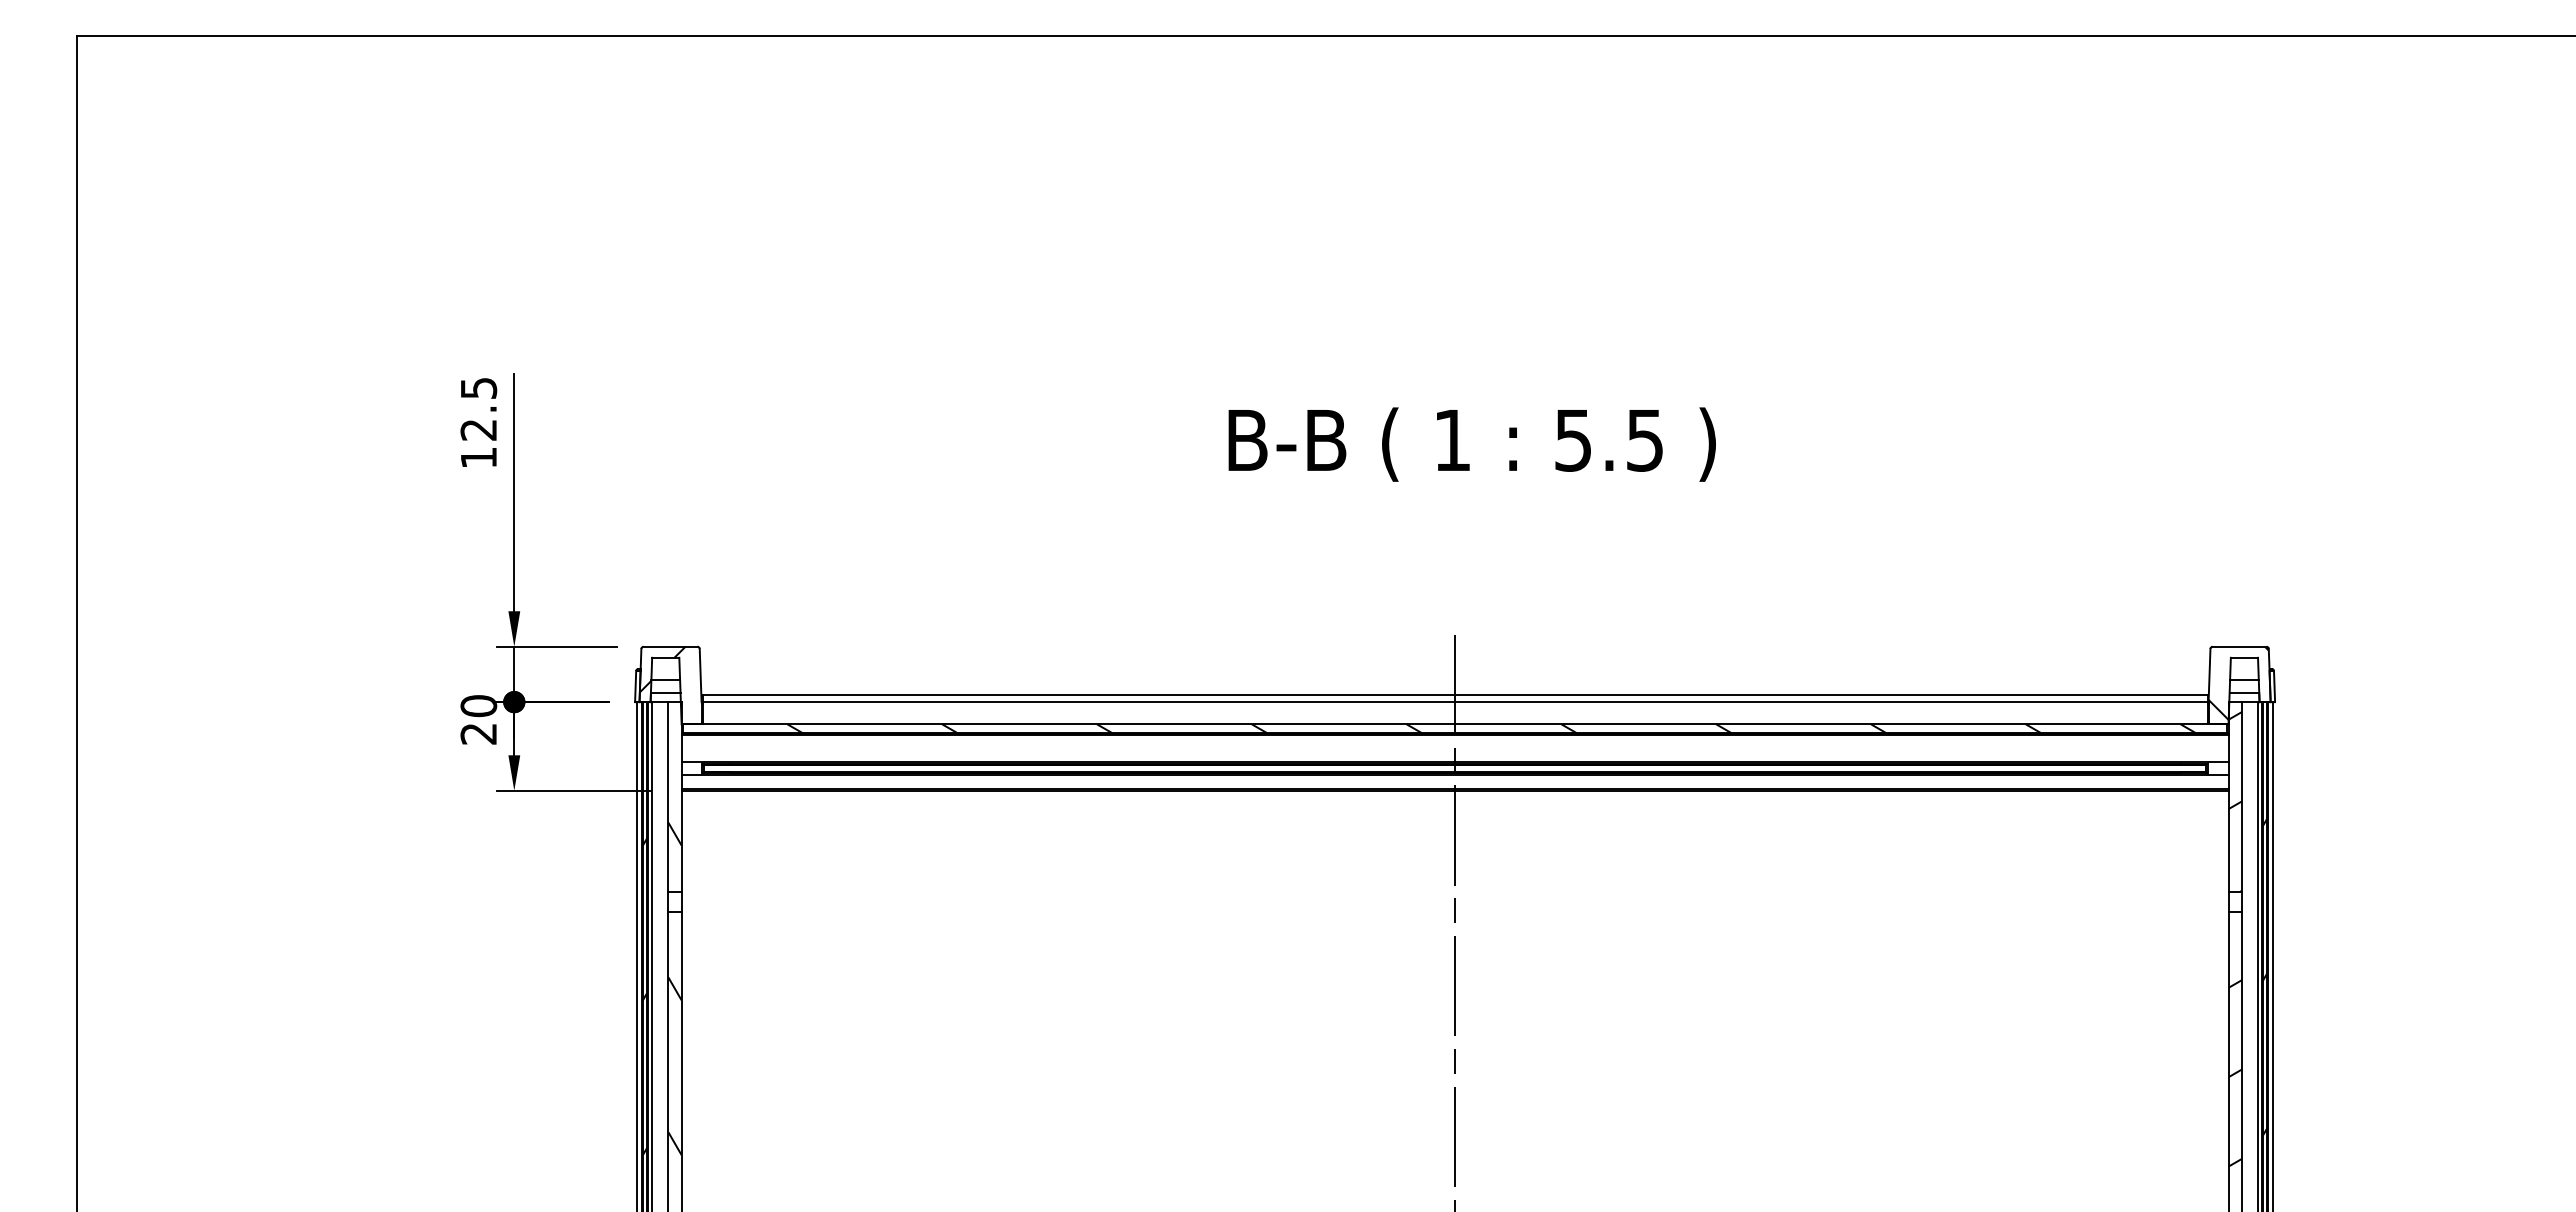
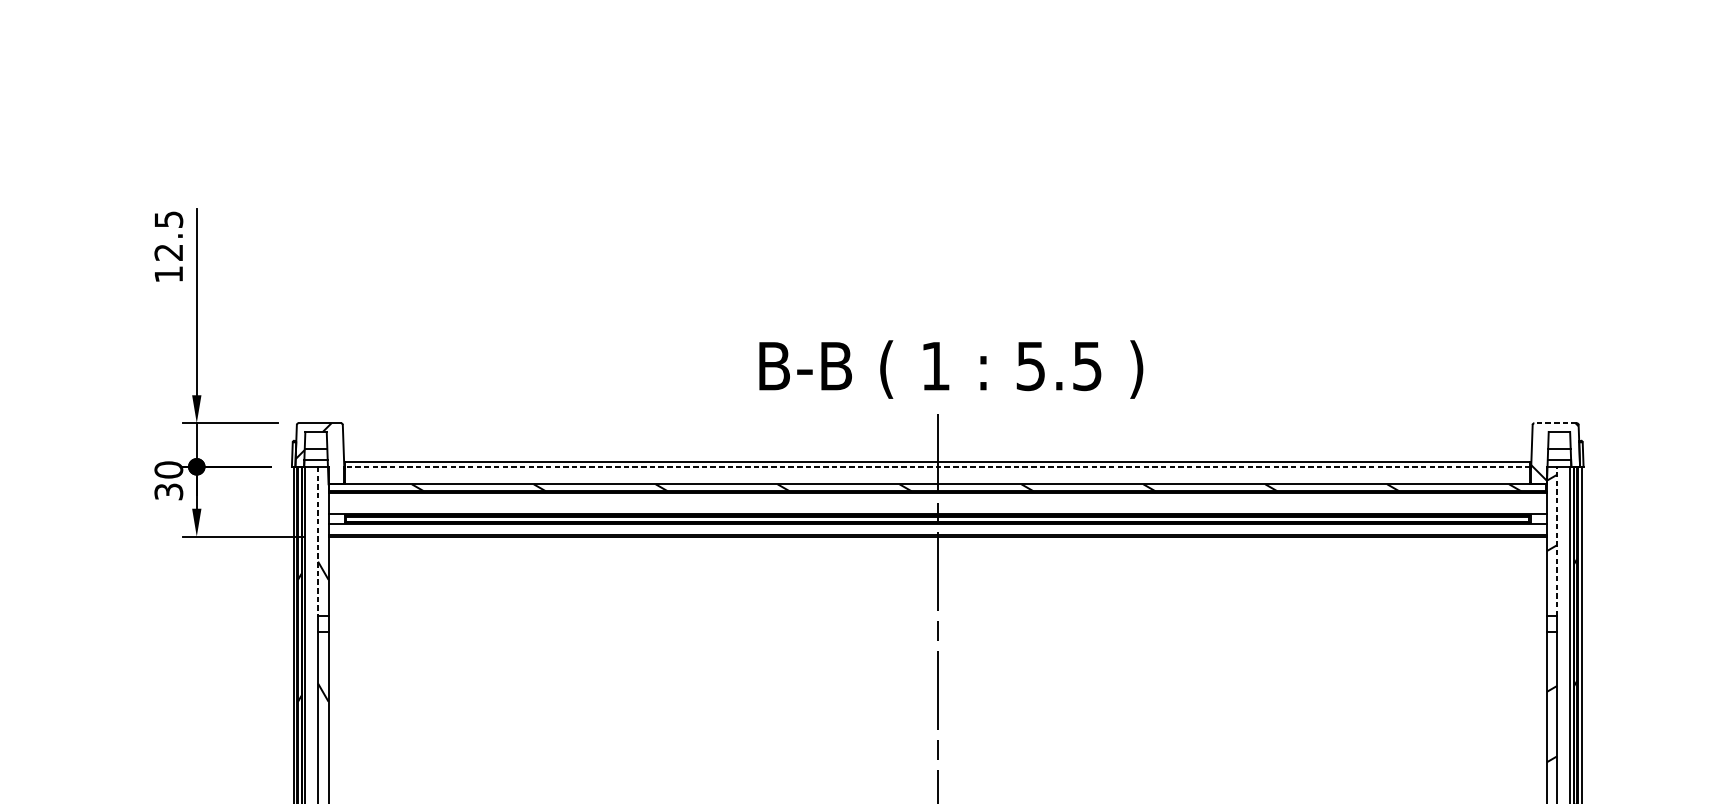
text: (1471, 444) -> (950, 369), moved
line: (2239, 646) -> (1555, 423), solid -> dashed
line: (1454, 702) -> (937, 467), solid -> dashed
text: (478, 733) -> (168, 491), 20 -> 30
line: (668, 796) -> (318, 541), solid -> dashed
line: (2241, 796) -> (1557, 541), solid -> dashed

